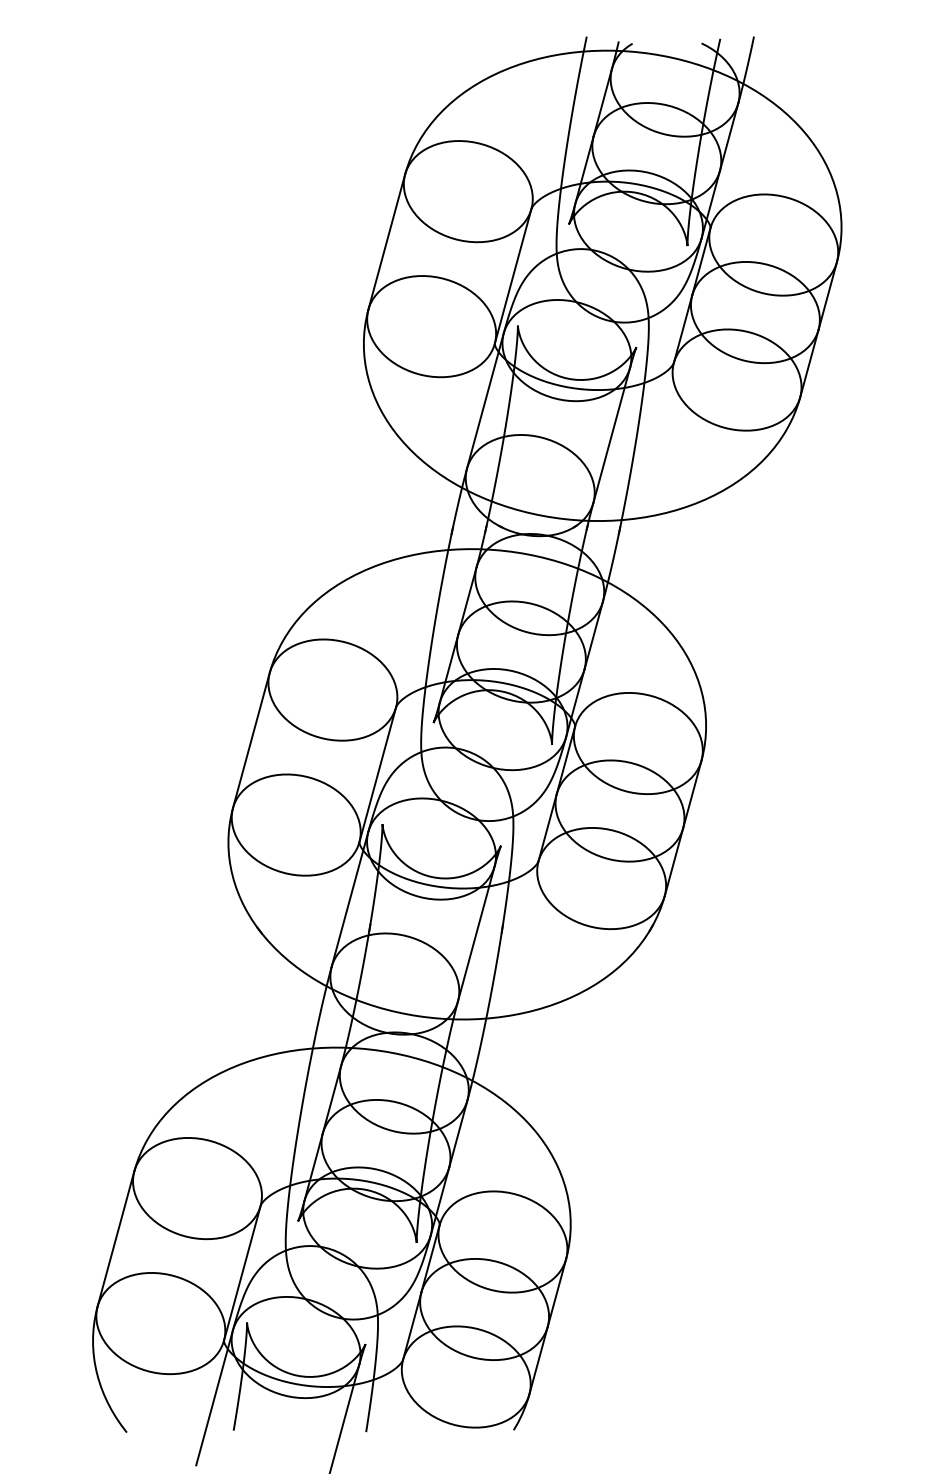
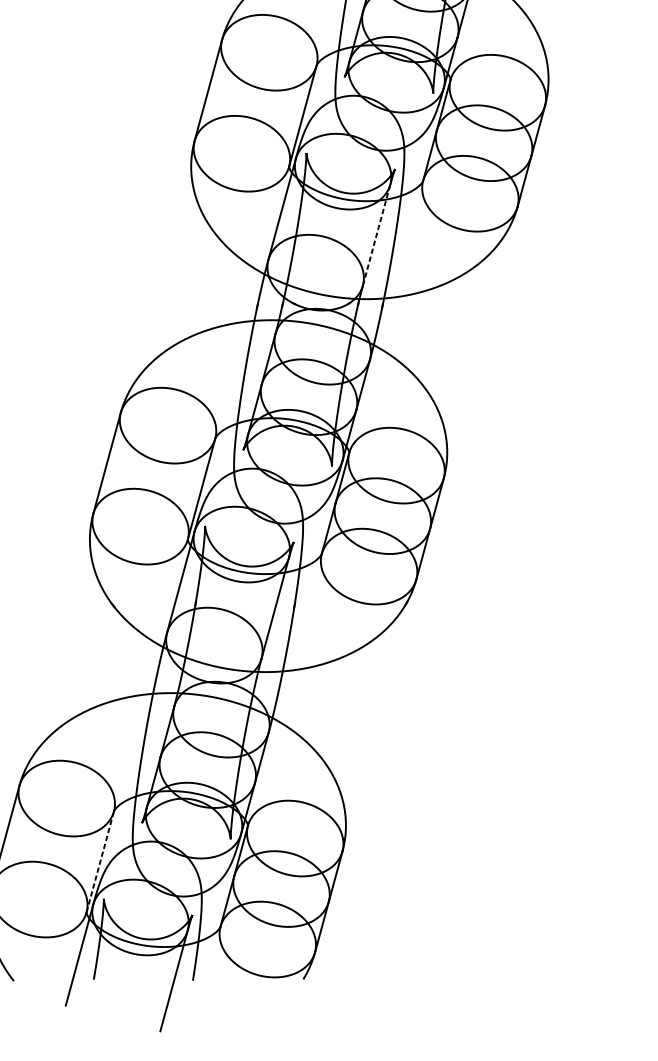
line: (611, 435) -> (376, 235), solid -> dashed
line: (242, 1273) -> (100, 862), solid -> dashed

